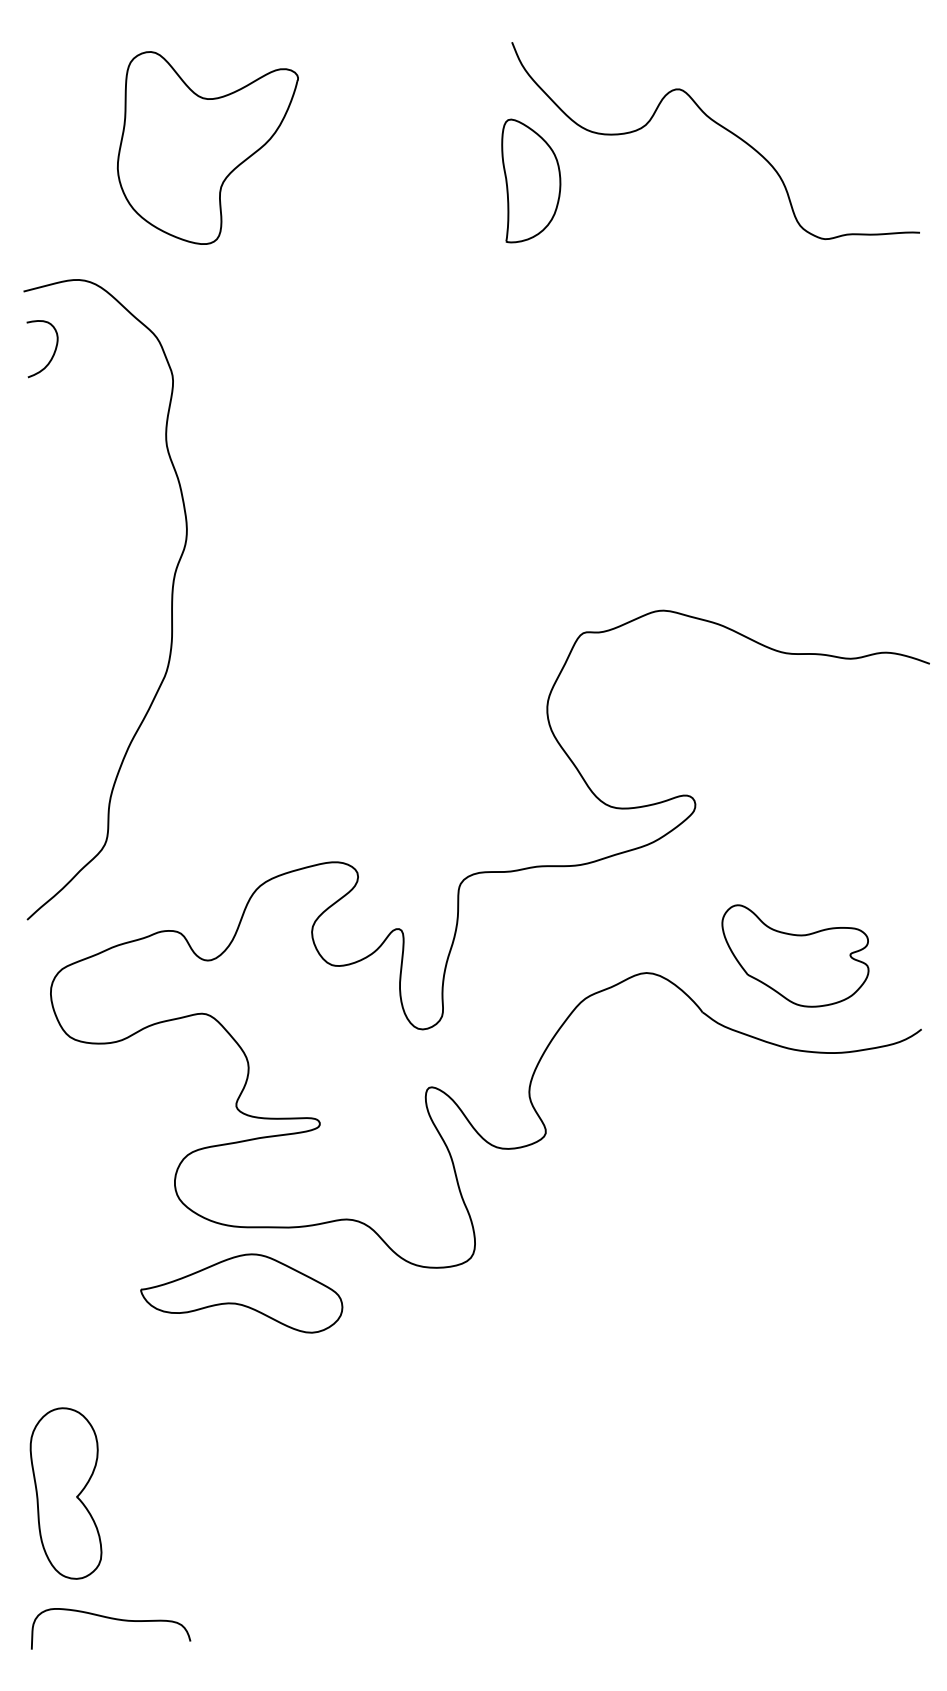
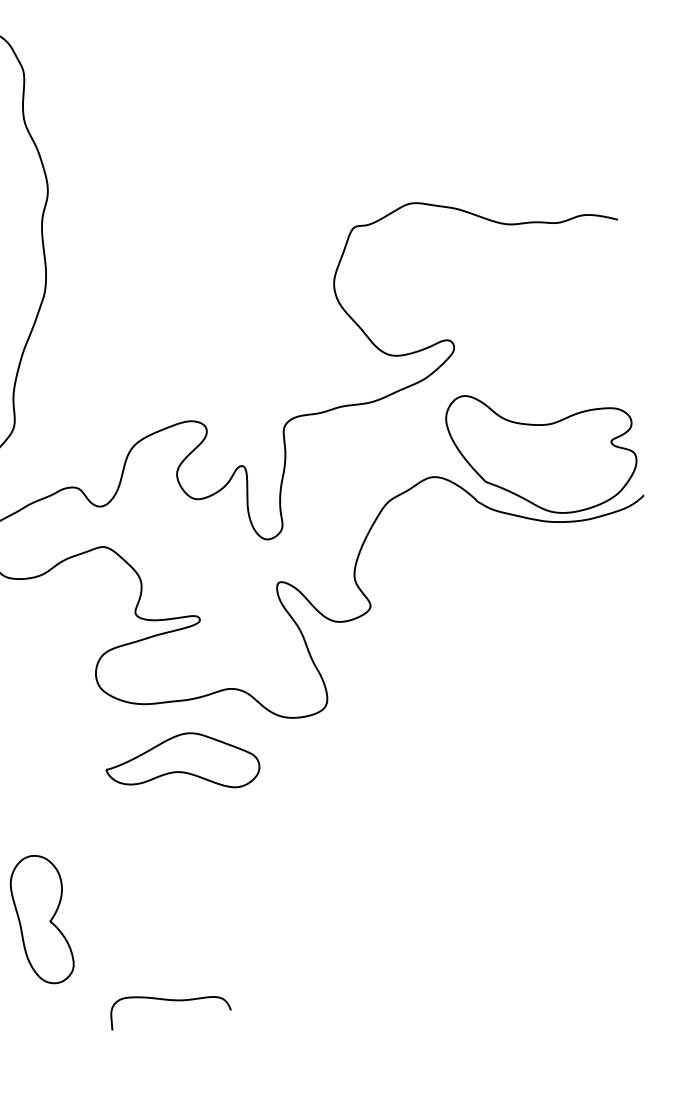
part: (795, 955) -> (542, 450), size x1.67
part: (241, 1293) -> (182, 763), moved
curve: (111, 1619) -> (169, 1000), moved

